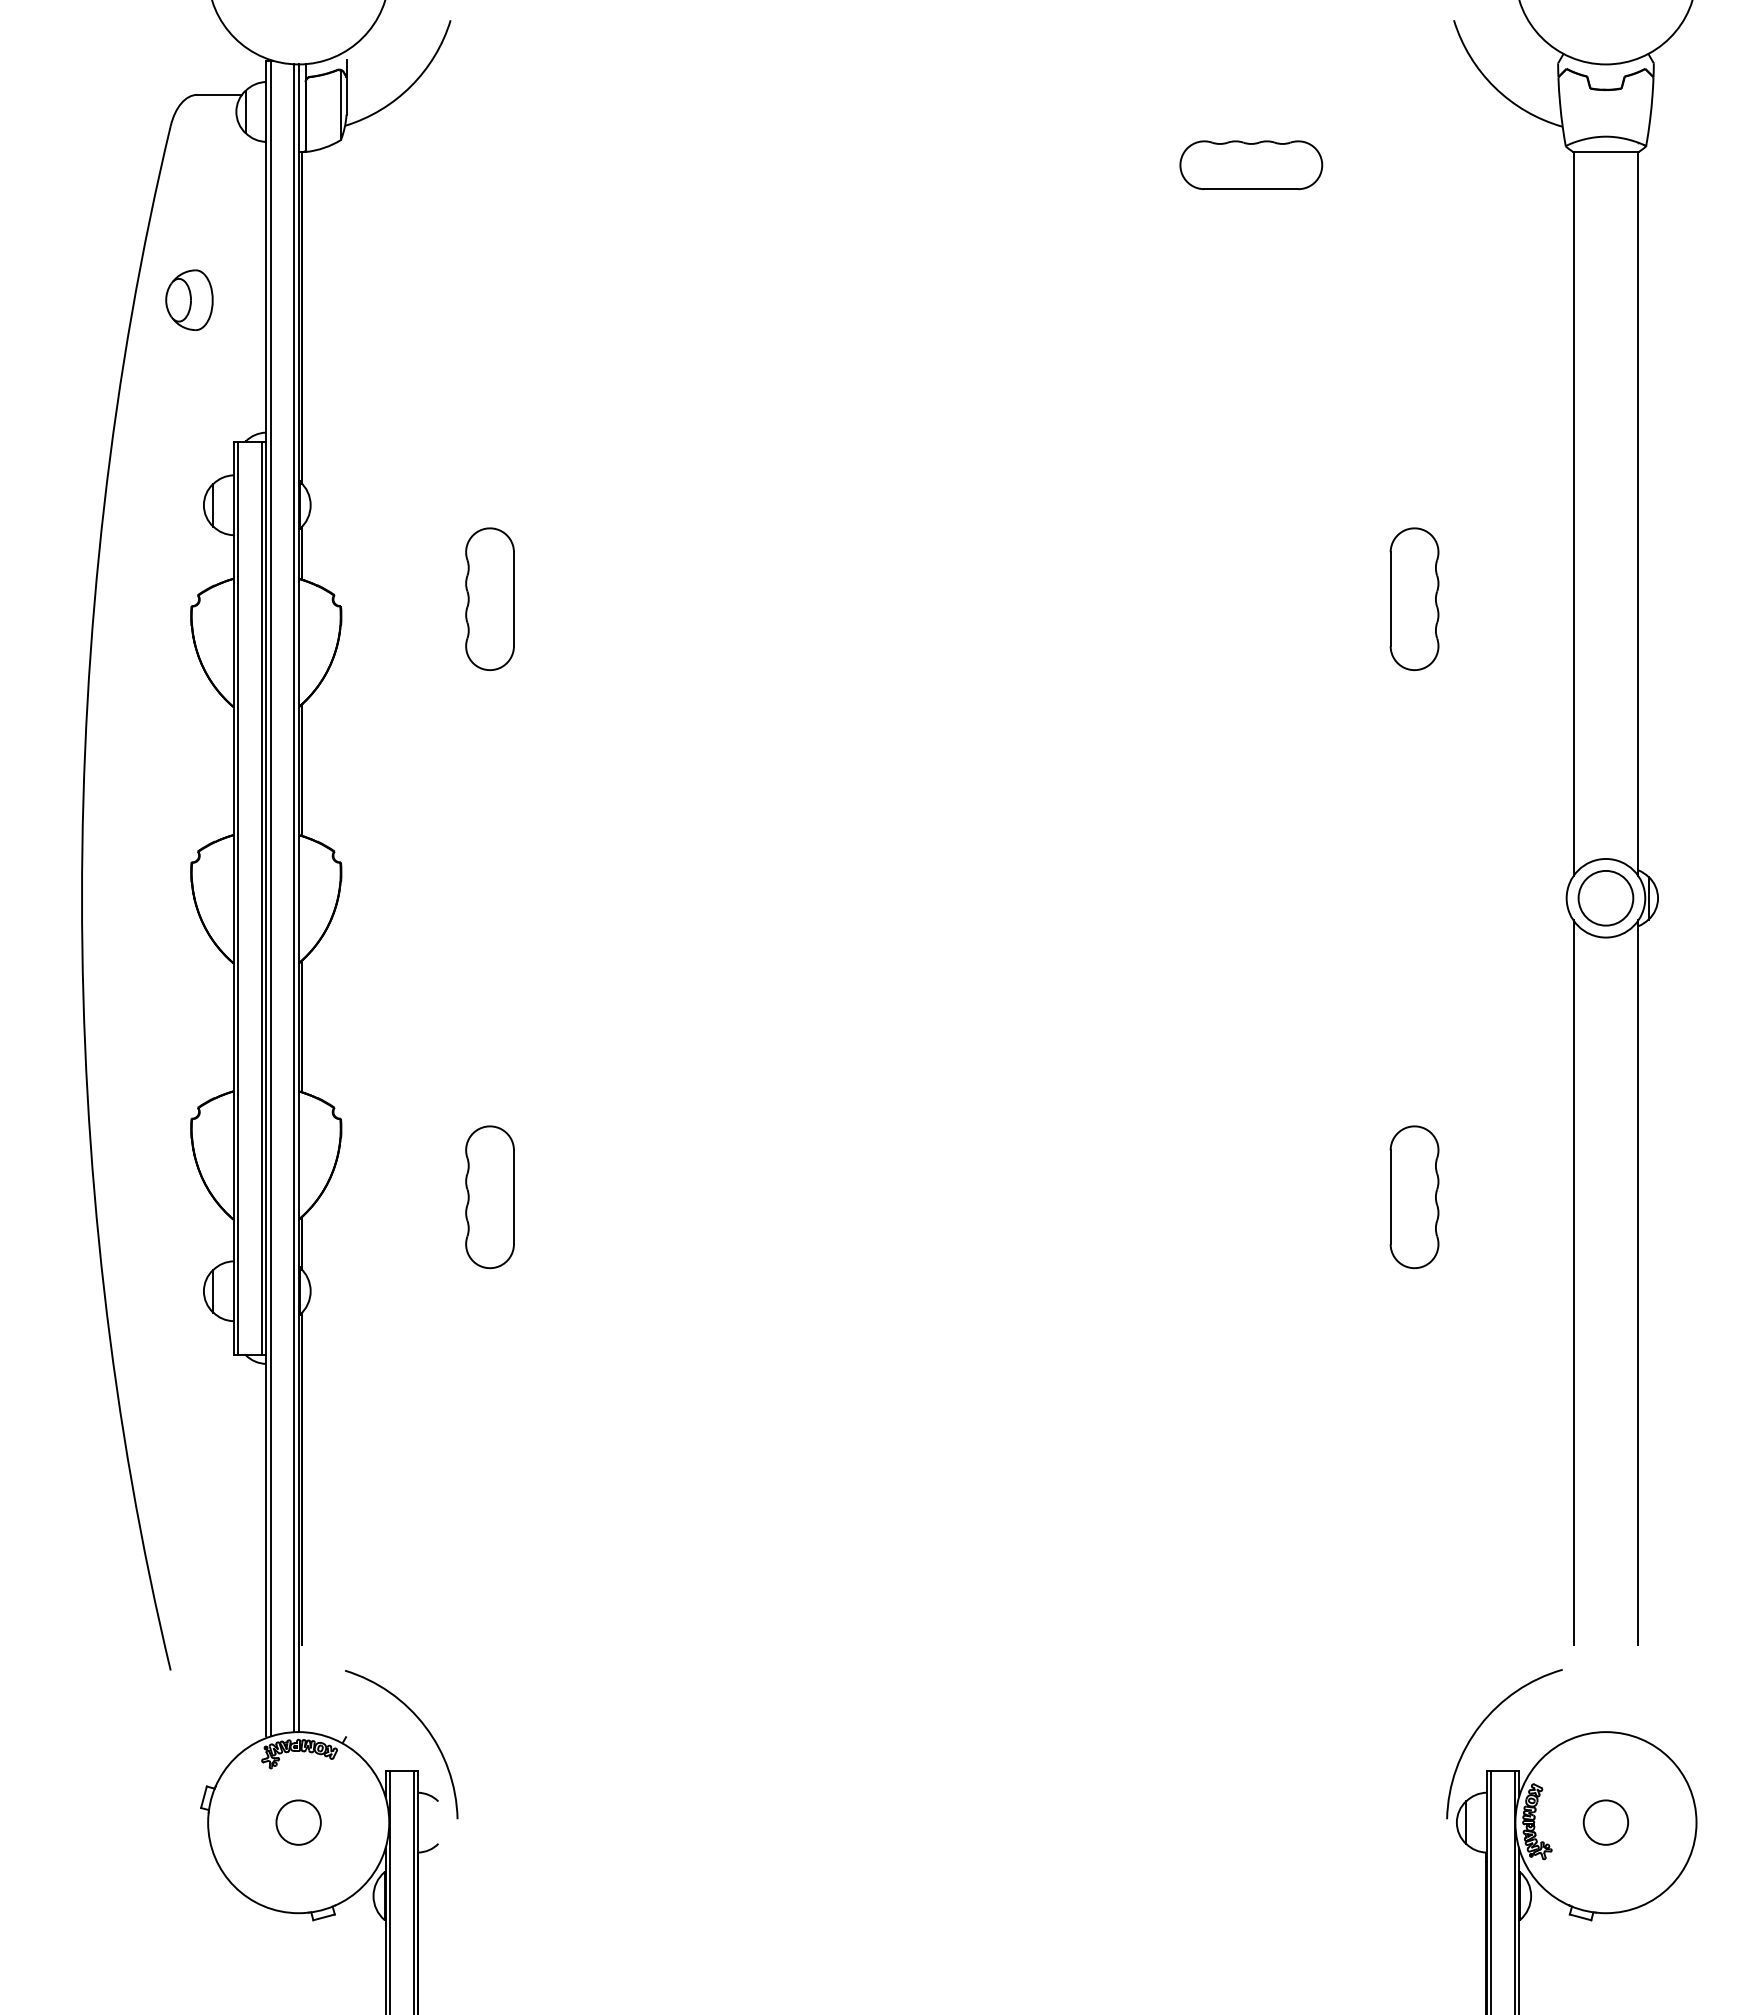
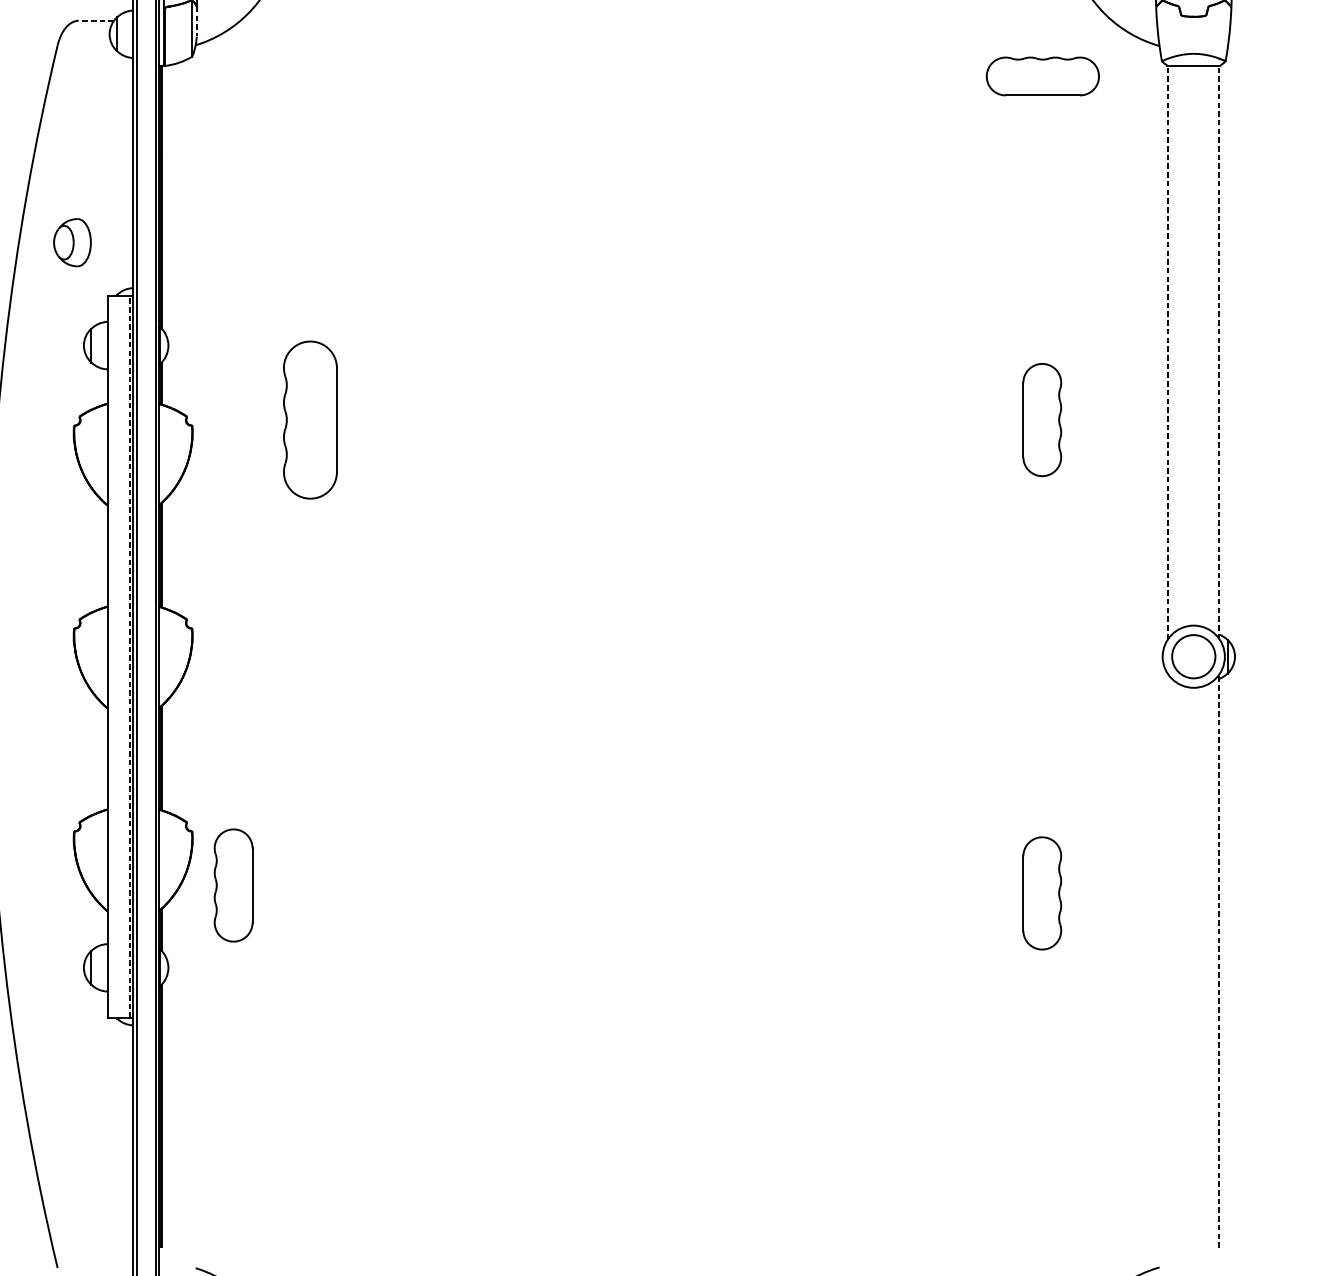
line: (219, 94) -> (96, 20), solid -> dashed
line: (346, 95) -> (196, 21), solid -> dashed
part: (1251, 164) -> (1043, 75), moved
part: (189, 299) -> (72, 242), moved
line: (1573, 513) -> (1168, 352), solid -> dashed
line: (1638, 513) -> (1219, 352), solid -> dashed
part: (489, 598) -> (309, 419), size x1.4
line: (238, 897) -> (111, 656), removed
line: (261, 897) -> (129, 656), solid -> dashed
part: (489, 1197) -> (233, 885), moved
line: (1573, 1282) -> (1168, 960), removed
line: (1638, 1282) -> (1219, 960), solid -> dashed

